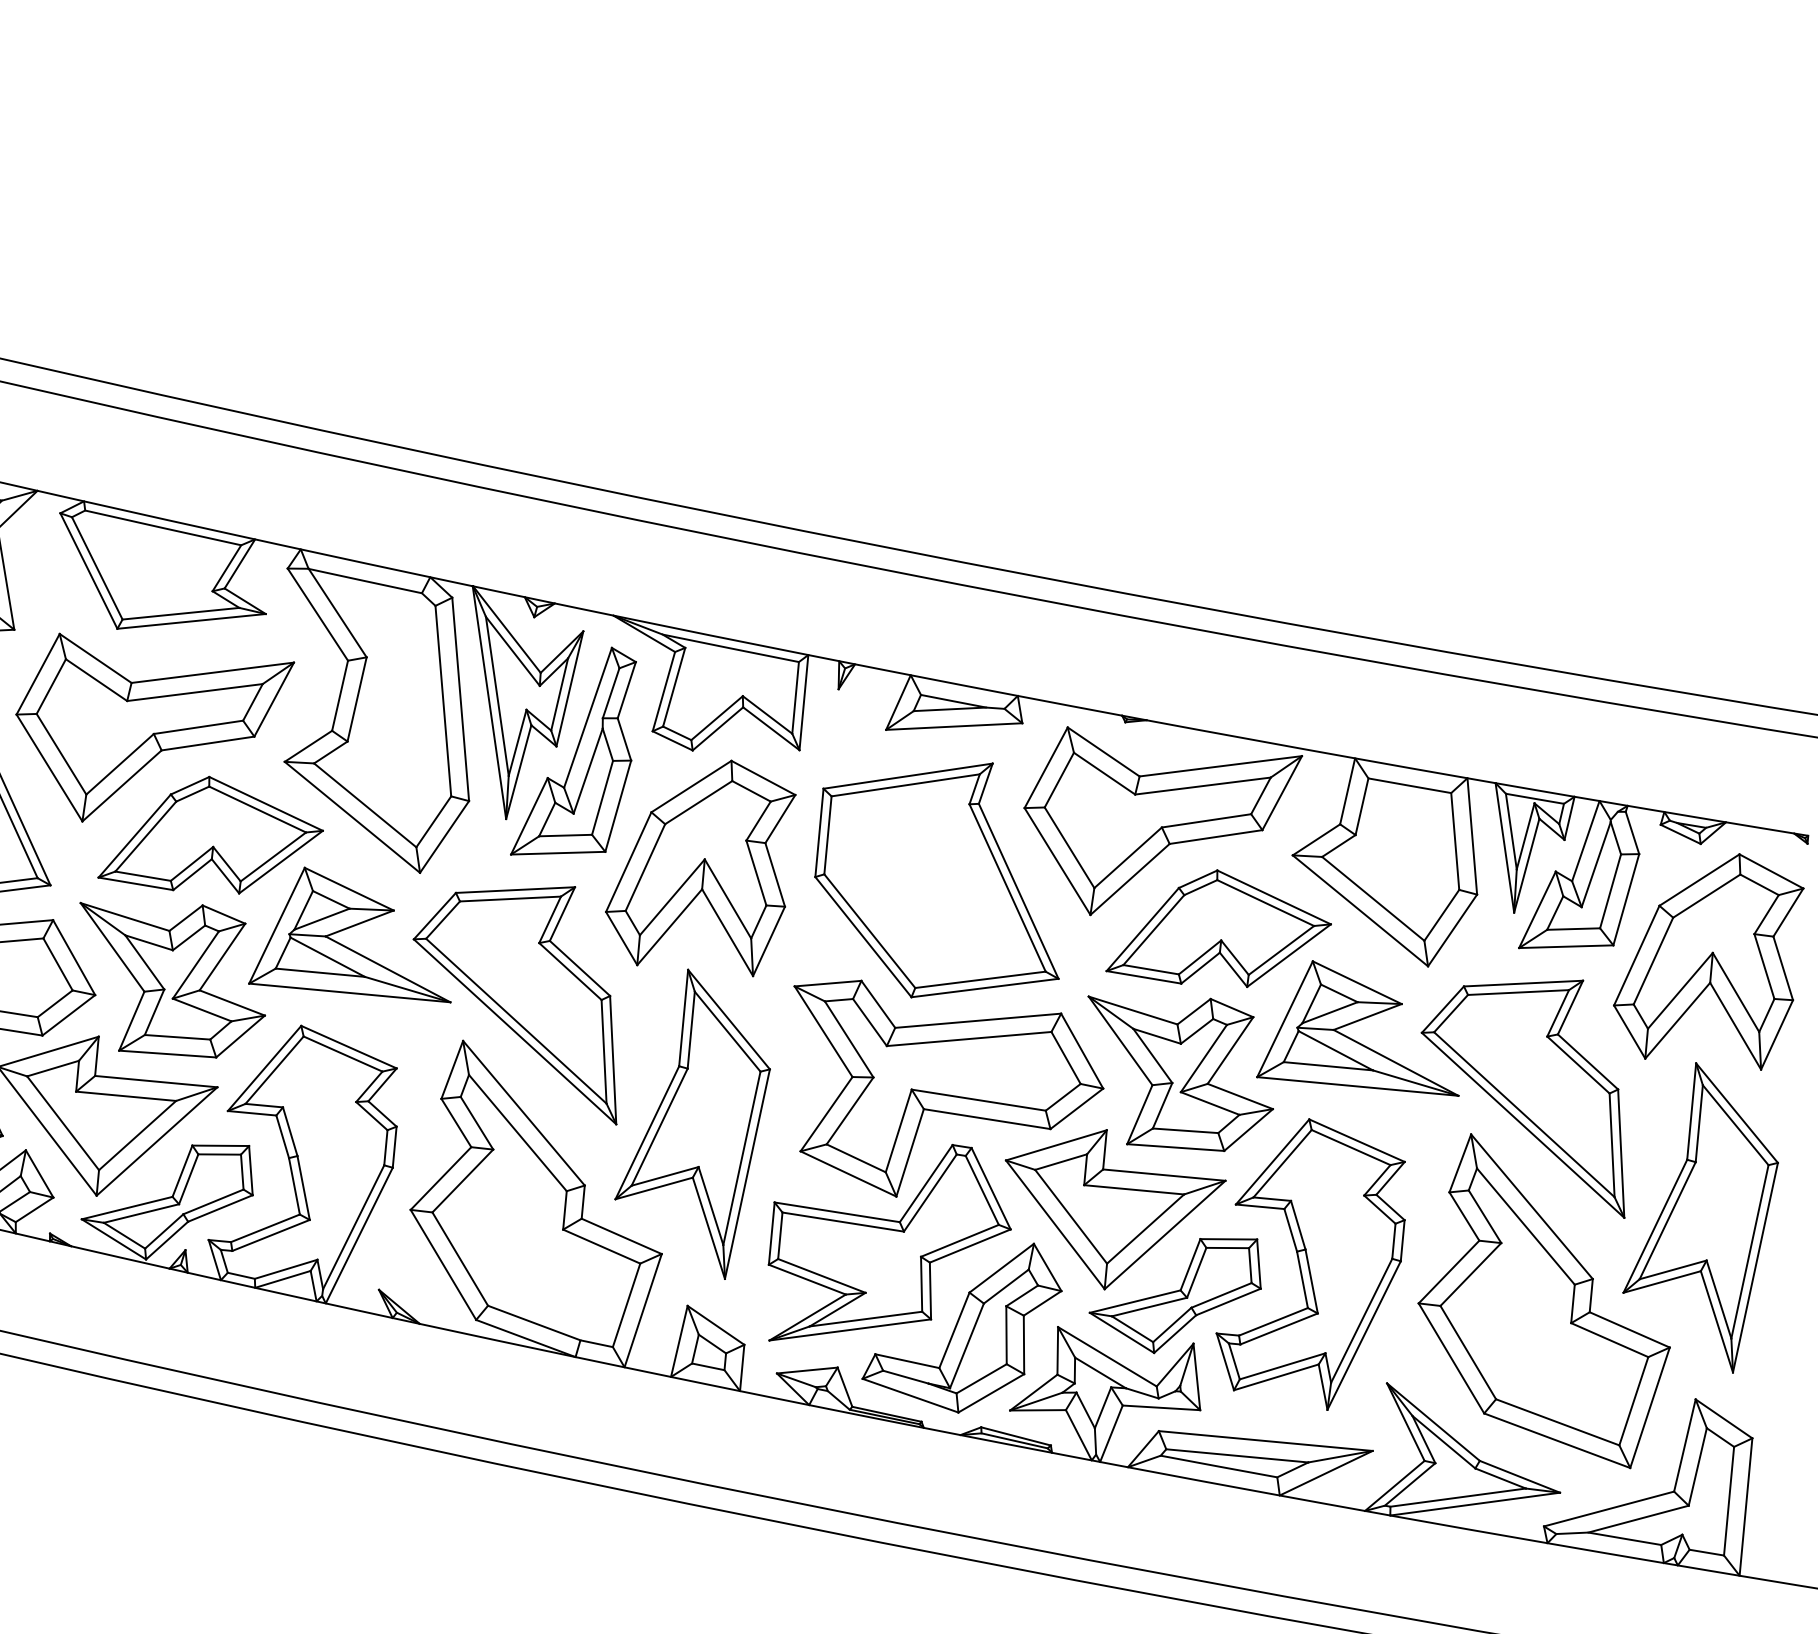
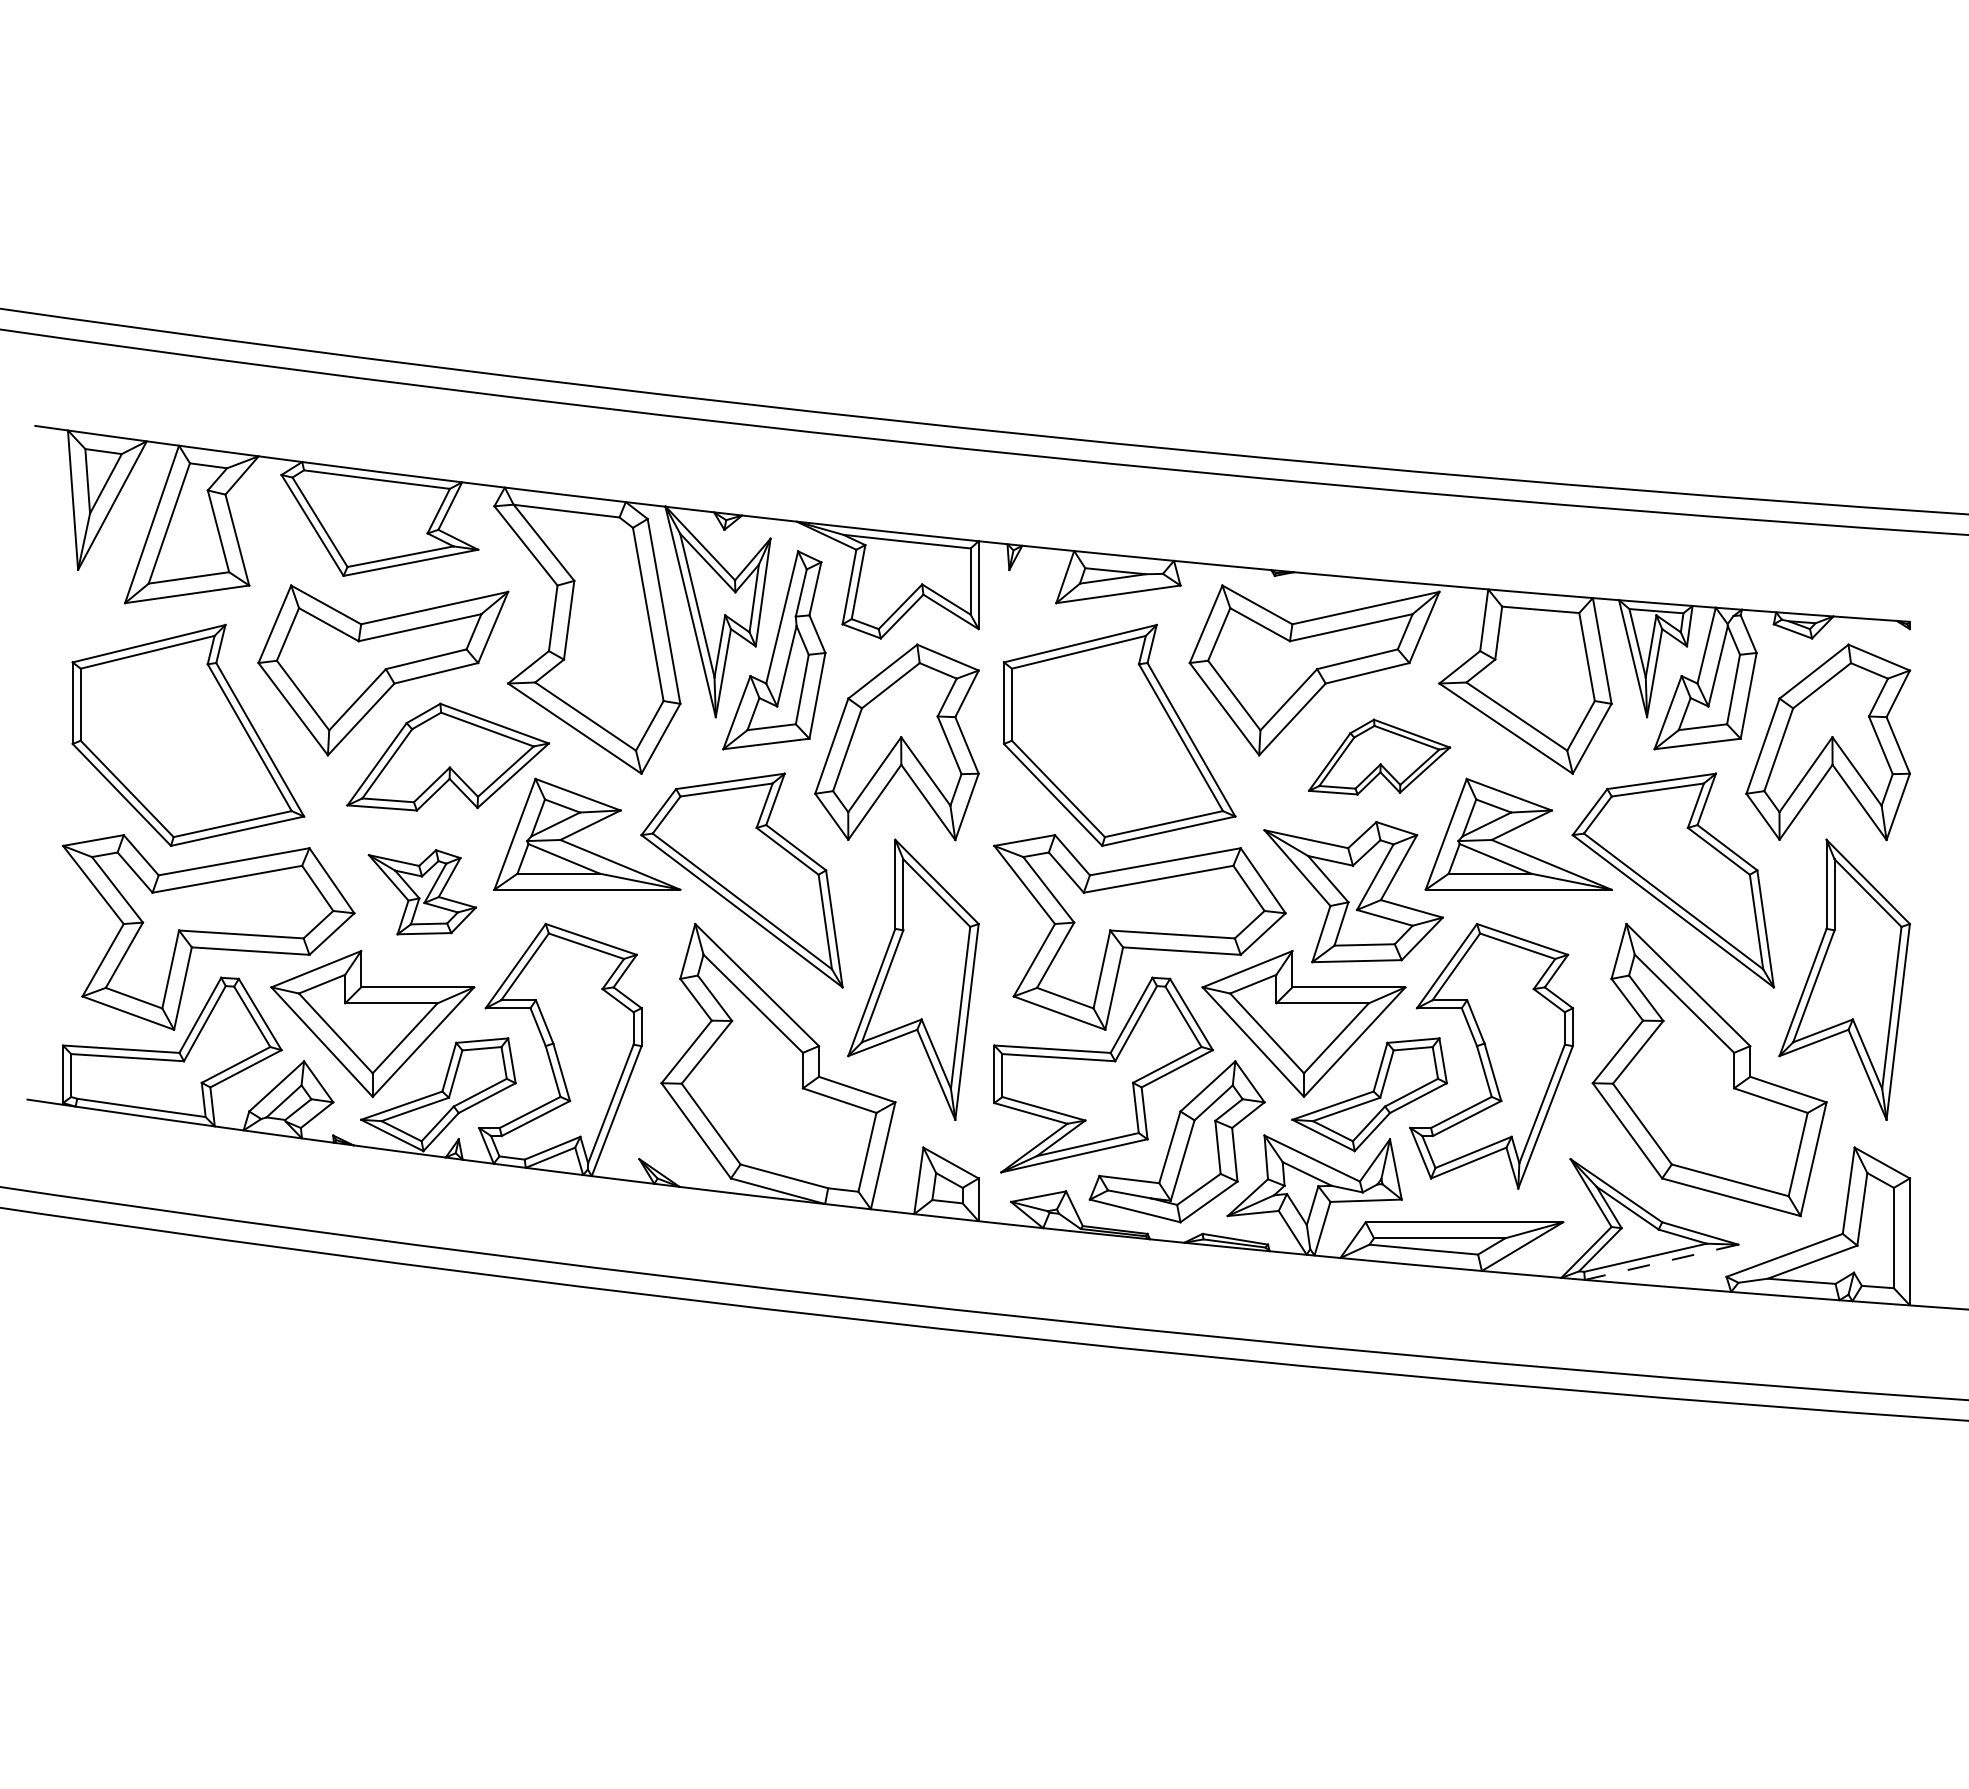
part: (1220, 928) -> (1379, 756), size x0.7
part: (171, 979) -> (422, 892), size x0.6
line: (1475, 1504) -> (1661, 1262), solid -> dashed

